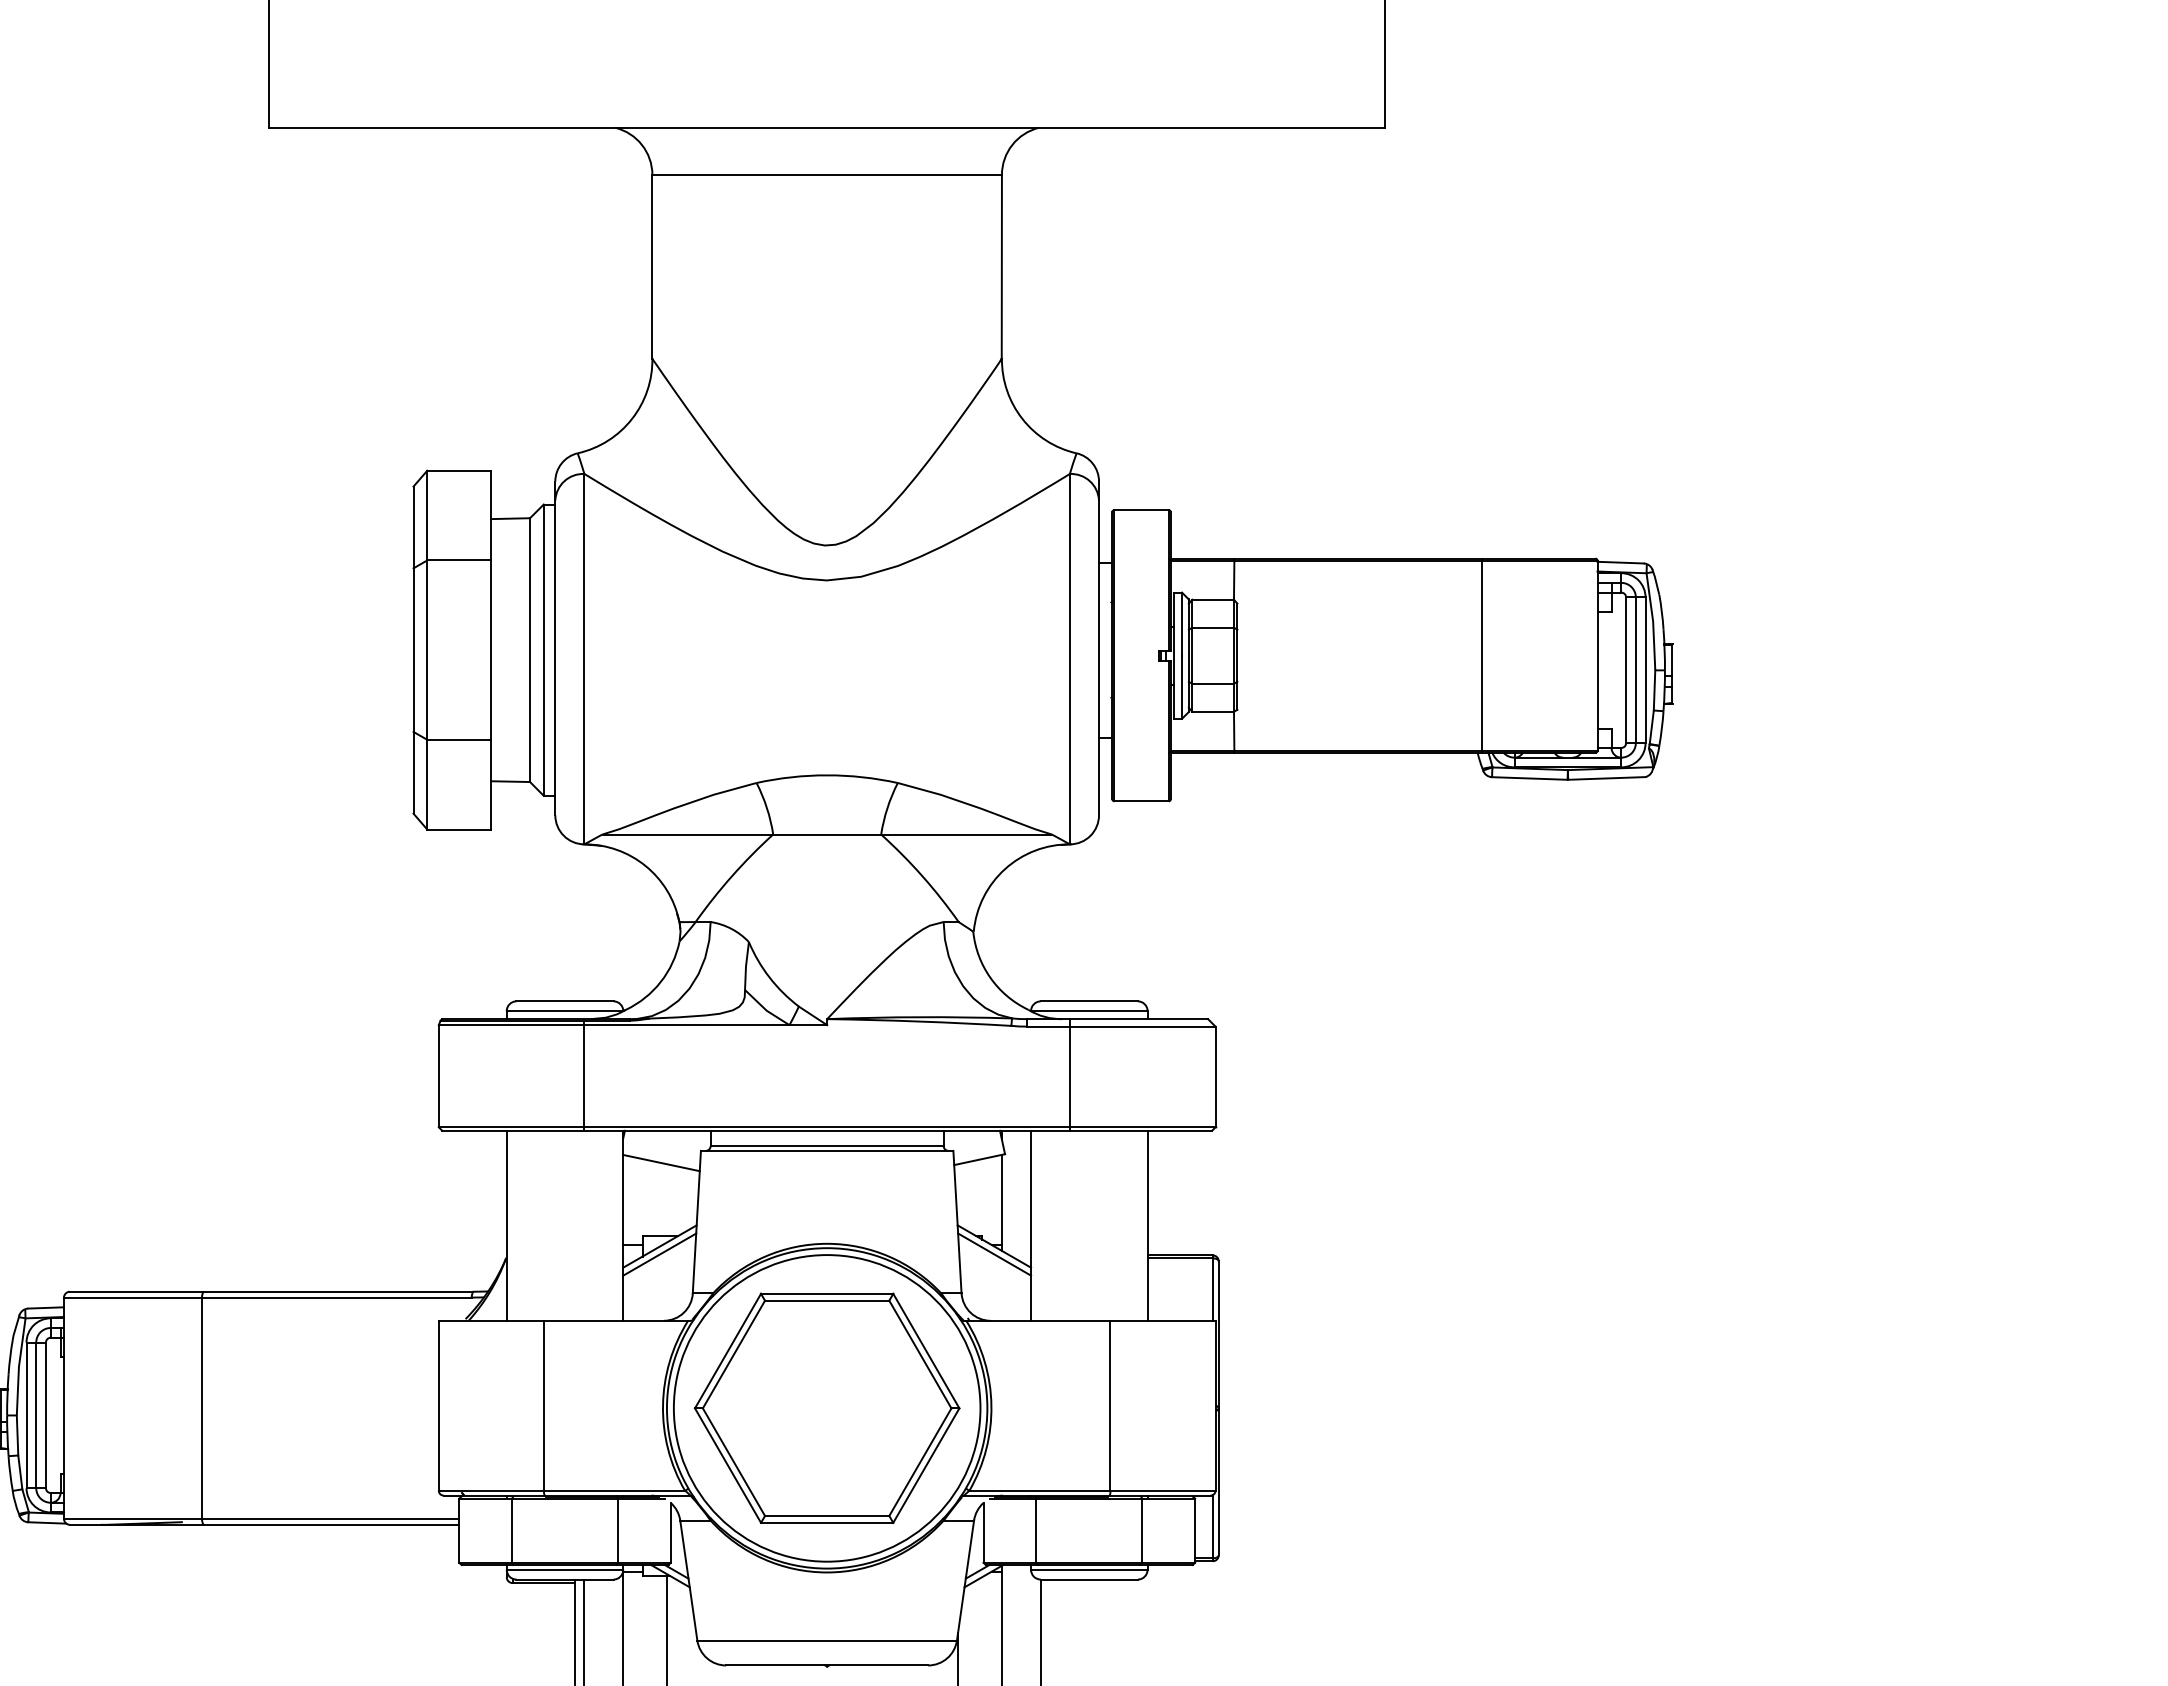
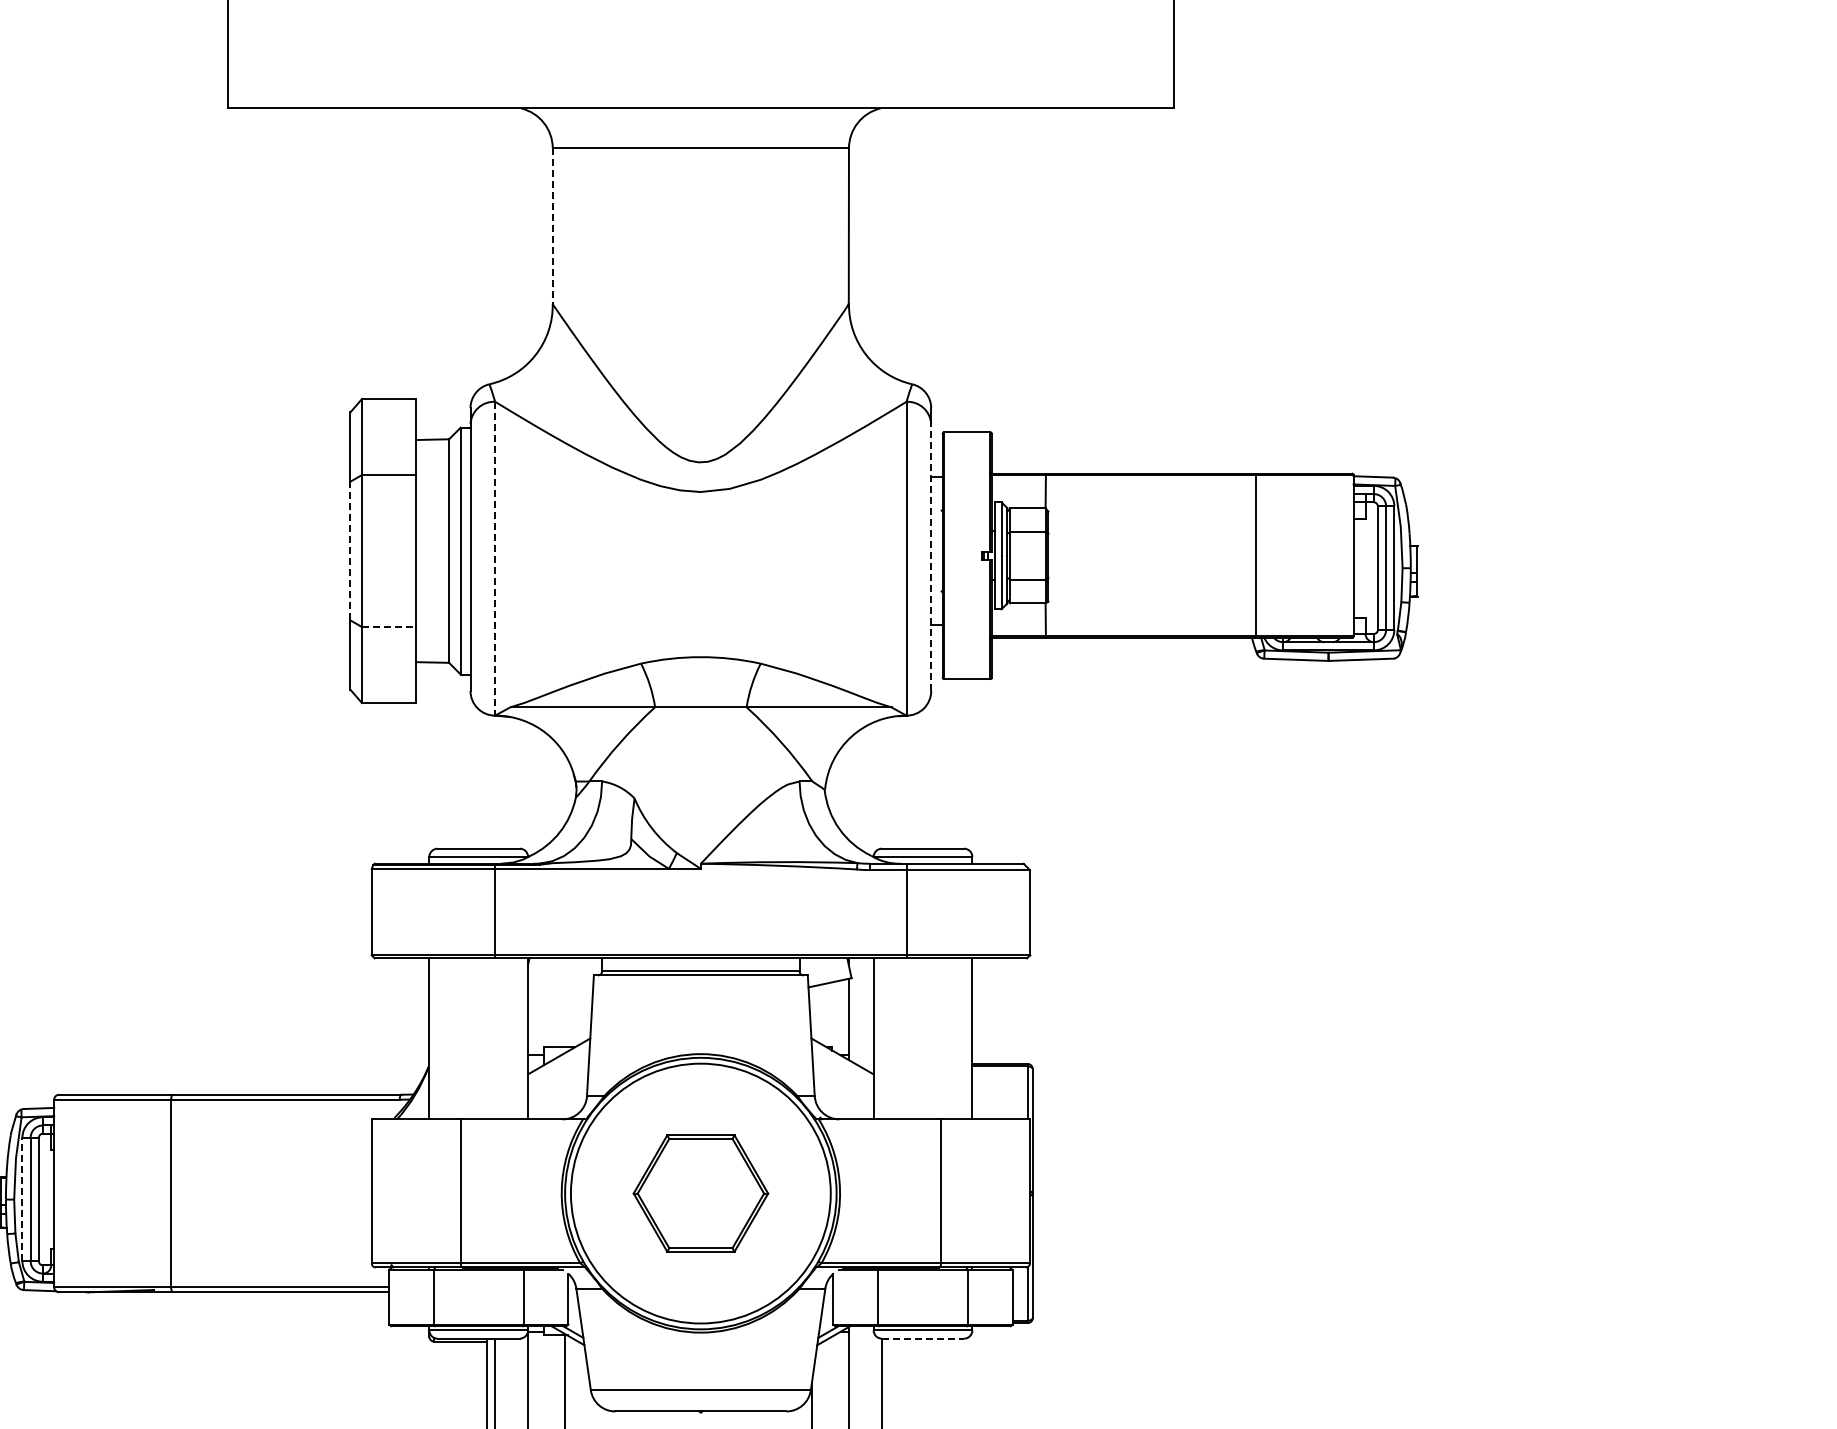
line: (652, 267) -> (552, 226), solid -> dashed
line: (413, 649) -> (350, 550), solid -> dashed
line: (1099, 657) -> (931, 557), solid -> dashed
line: (584, 658) -> (495, 558), solid -> dashed
line: (459, 740) -> (389, 627), solid -> dashed
line: (661, 1162) -> (560, 985), removed
line: (659, 1254) -> (558, 1063), removed
line: (994, 1254) -> (842, 1063), removed
part: (826, 1408) -> (700, 1193), size x0.6
line: (26, 1415) -> (22, 1199), solid -> dashed
line: (1089, 1579) -> (923, 1338), solid -> dashed

